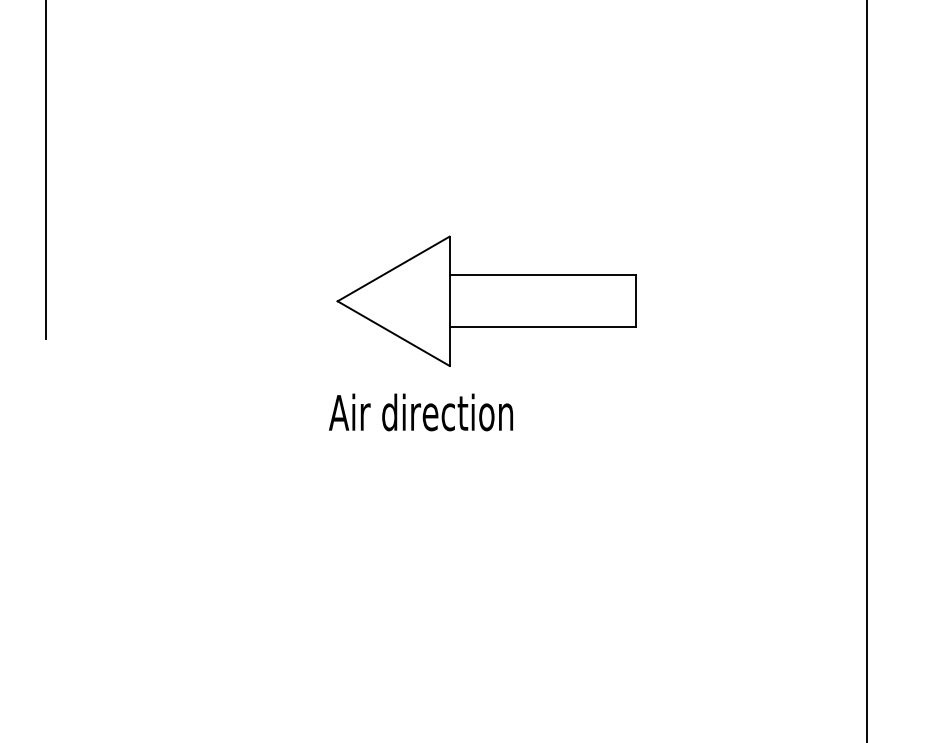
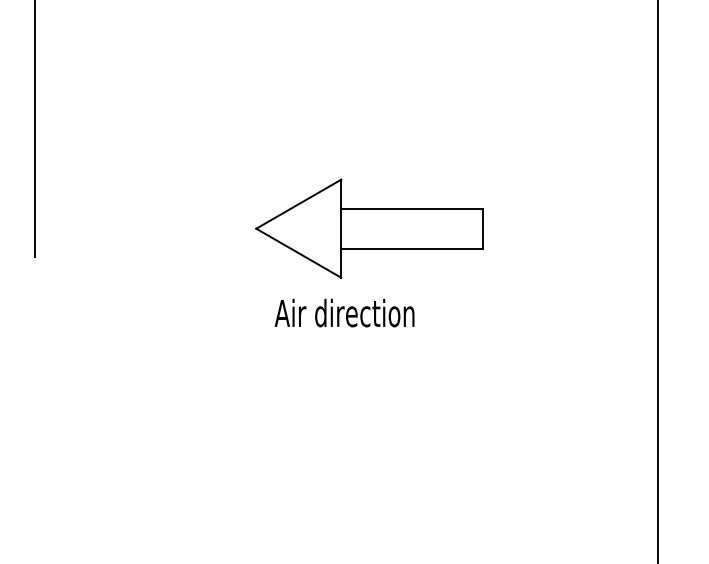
text: (420, 411) -> (344, 312), moved

